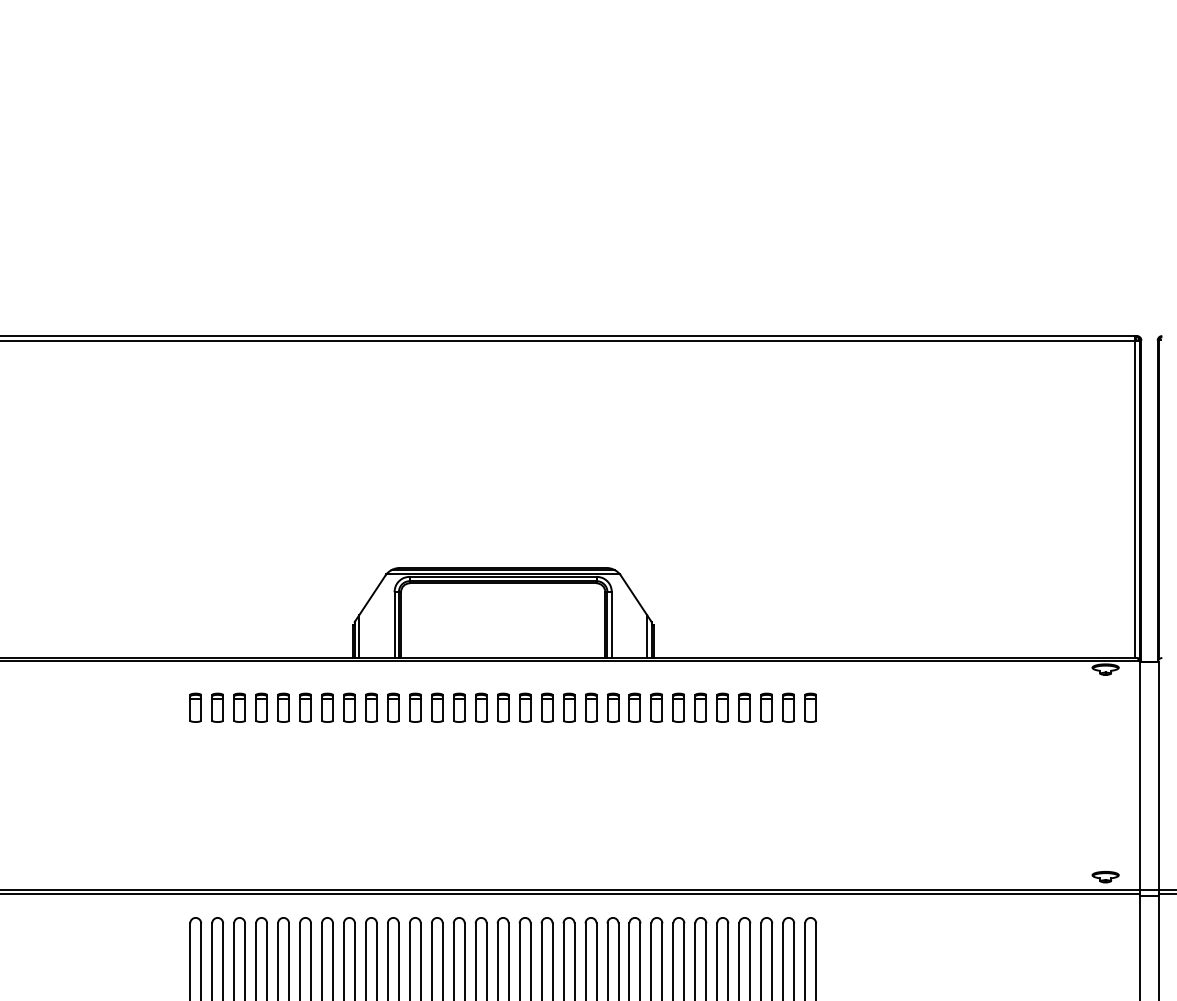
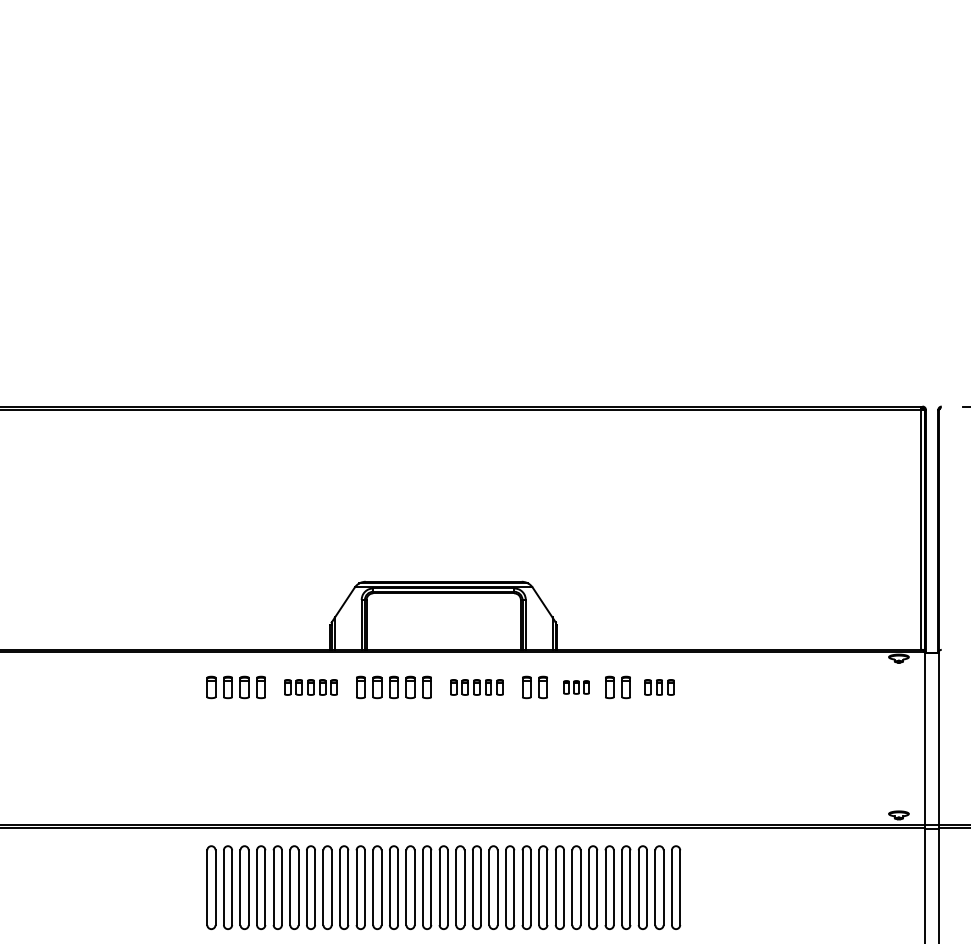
part: (326, 707) -> (310, 687), size x0.7
part: (546, 707) -> (476, 687), size x0.7
part: (678, 707) -> (576, 687), size x0.6
part: (788, 707) -> (659, 687), size x0.7

